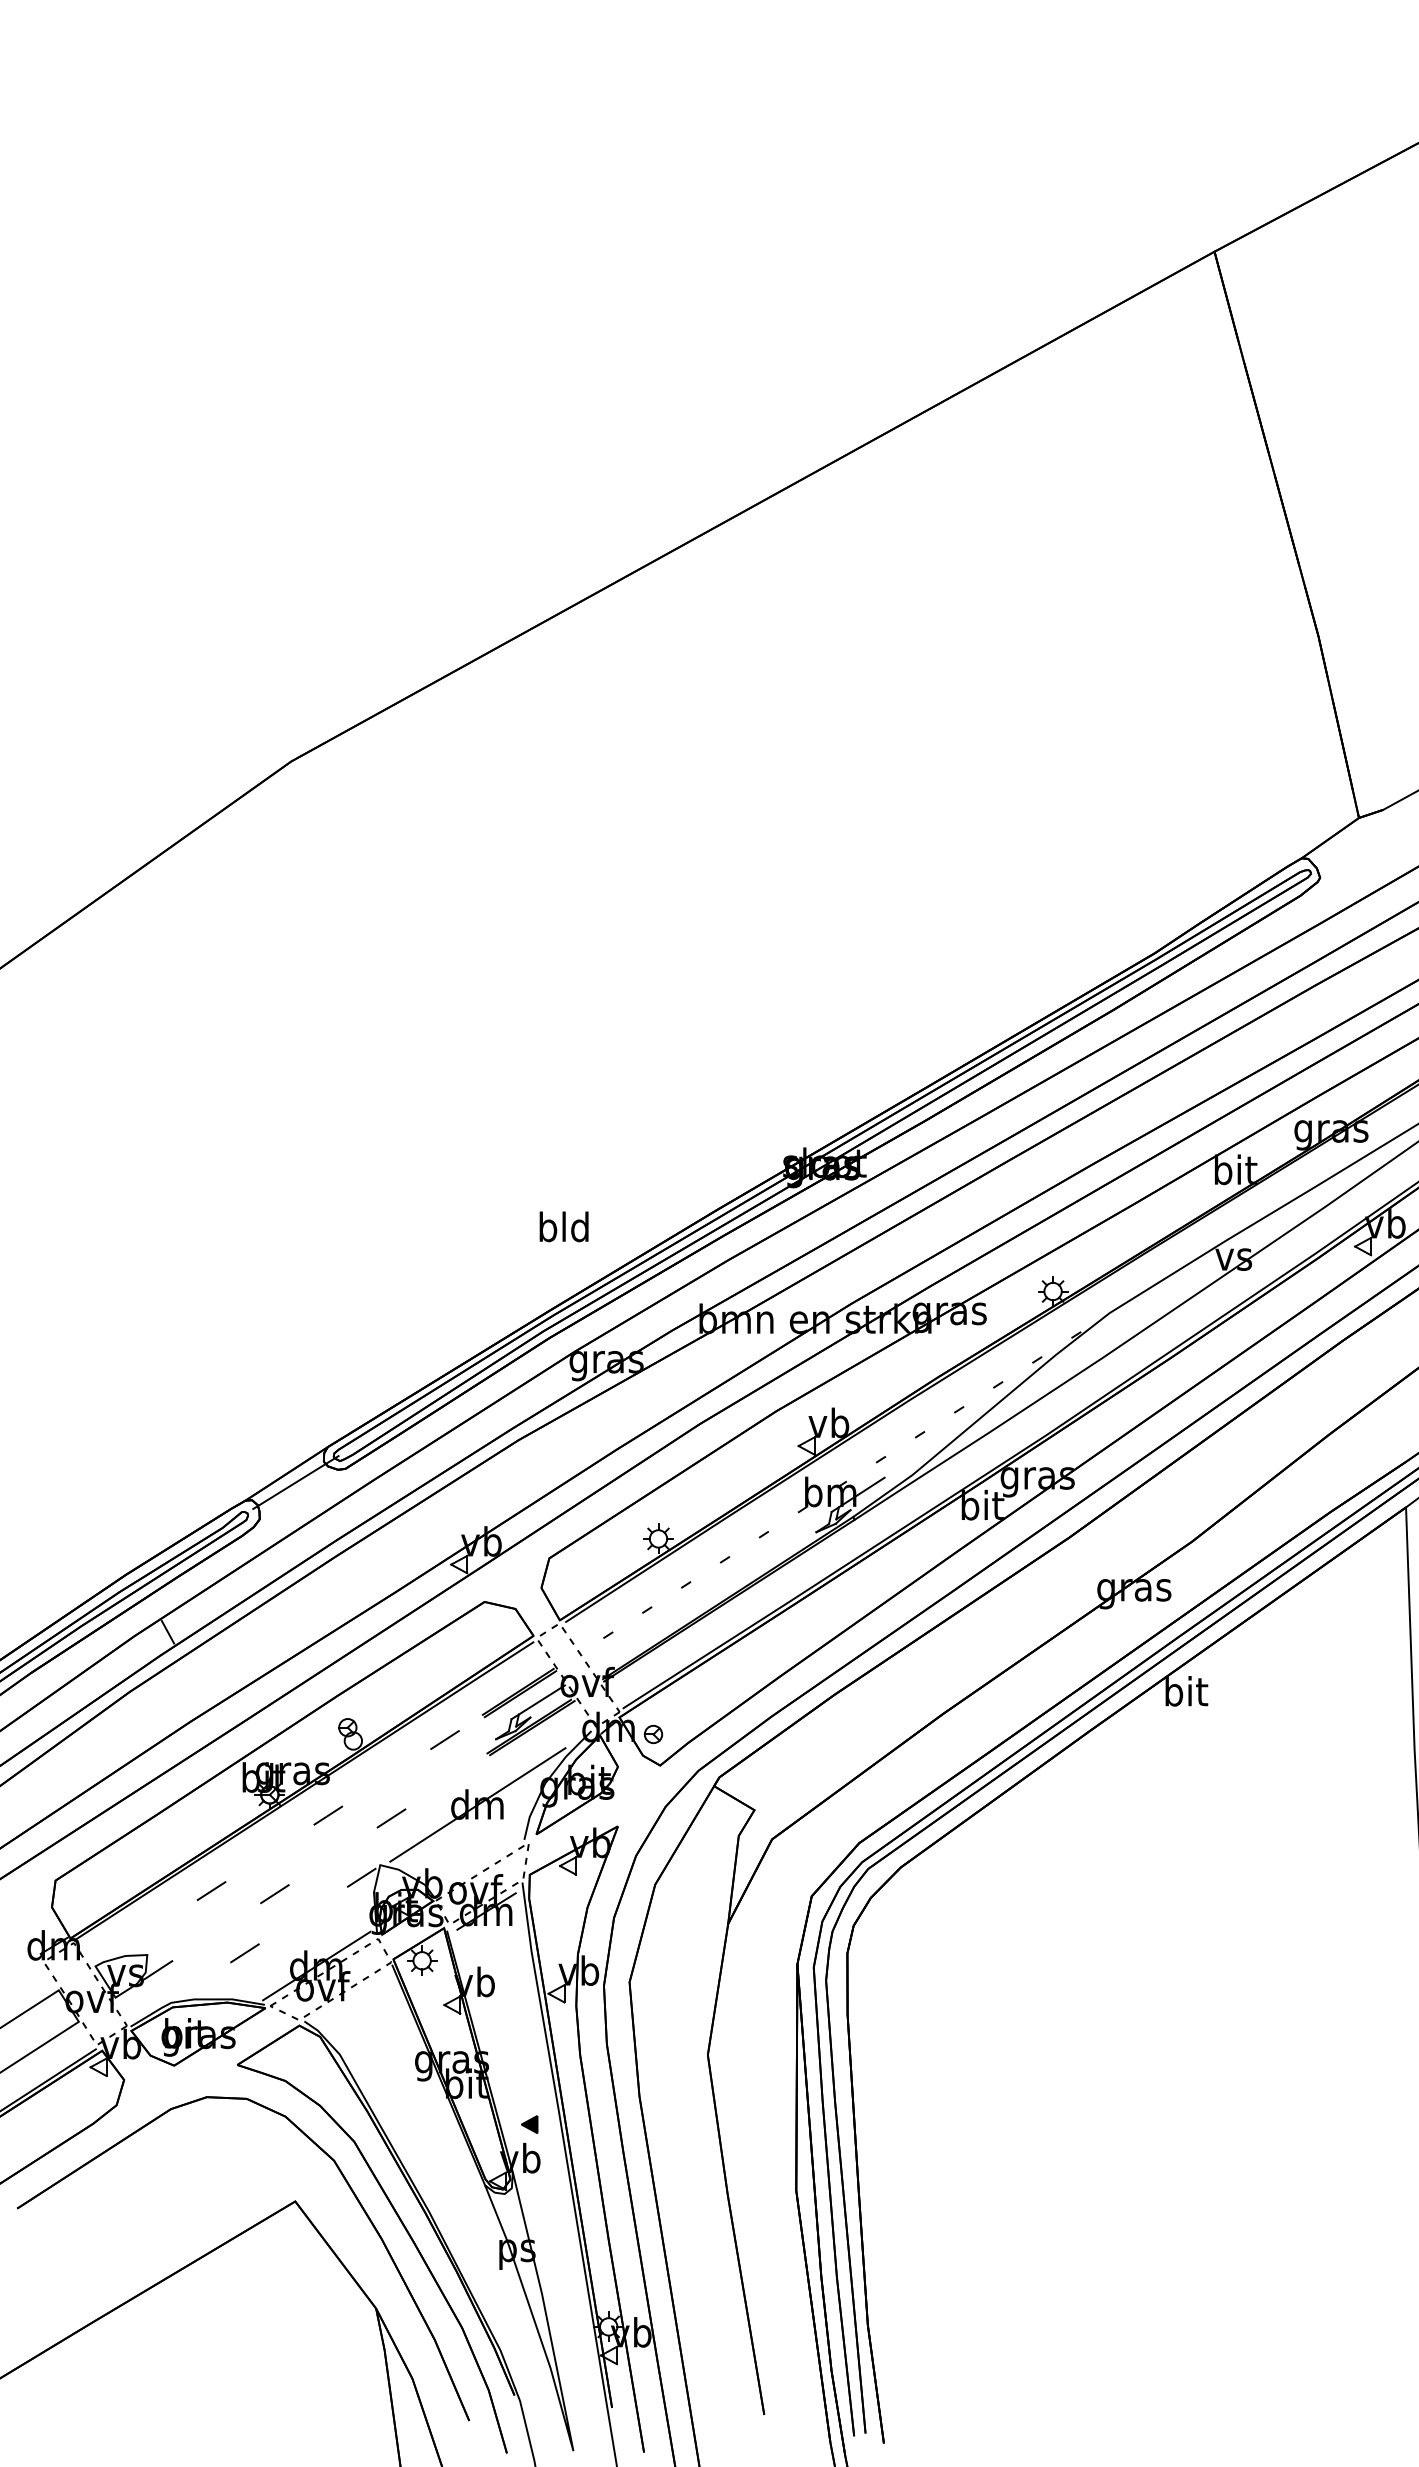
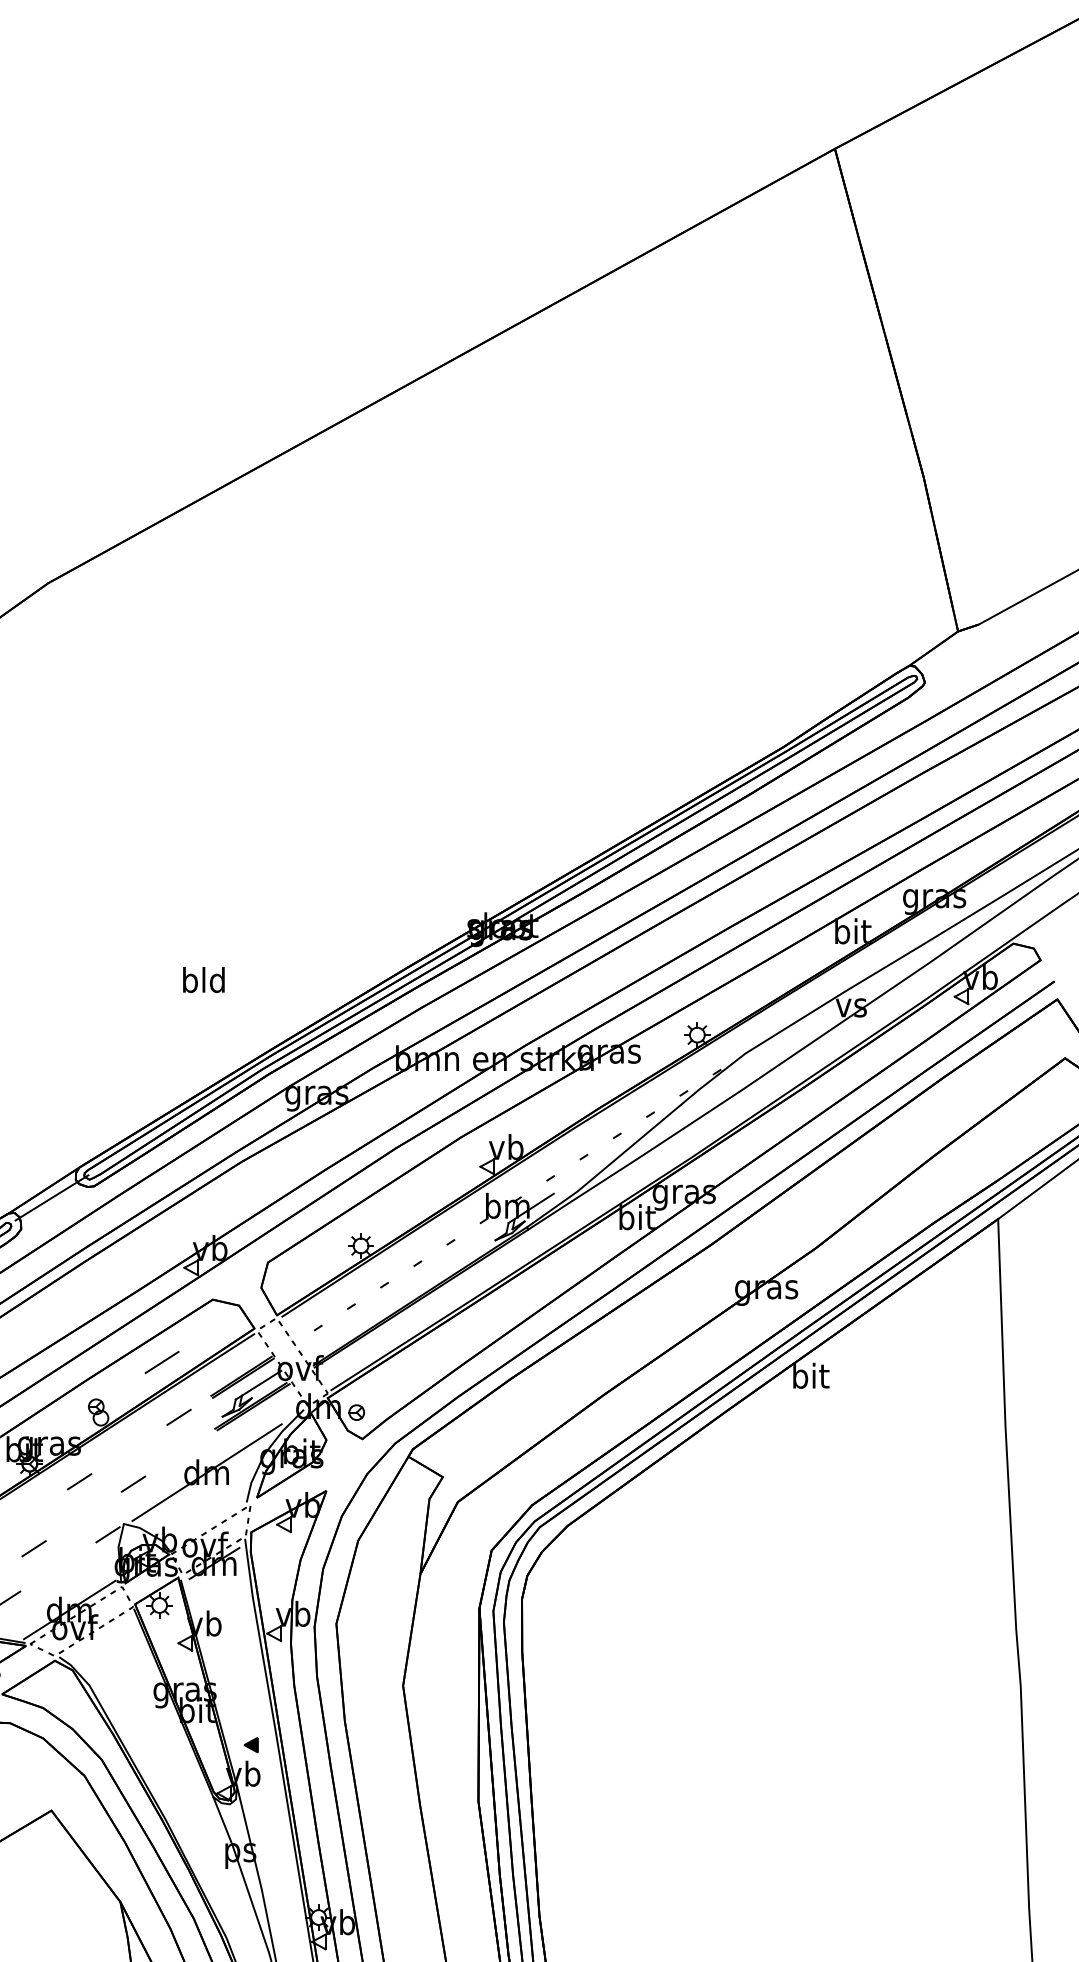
text: (563, 1226) -> (203, 979), moved
line: (424, 1675) -> (161, 1362), added

